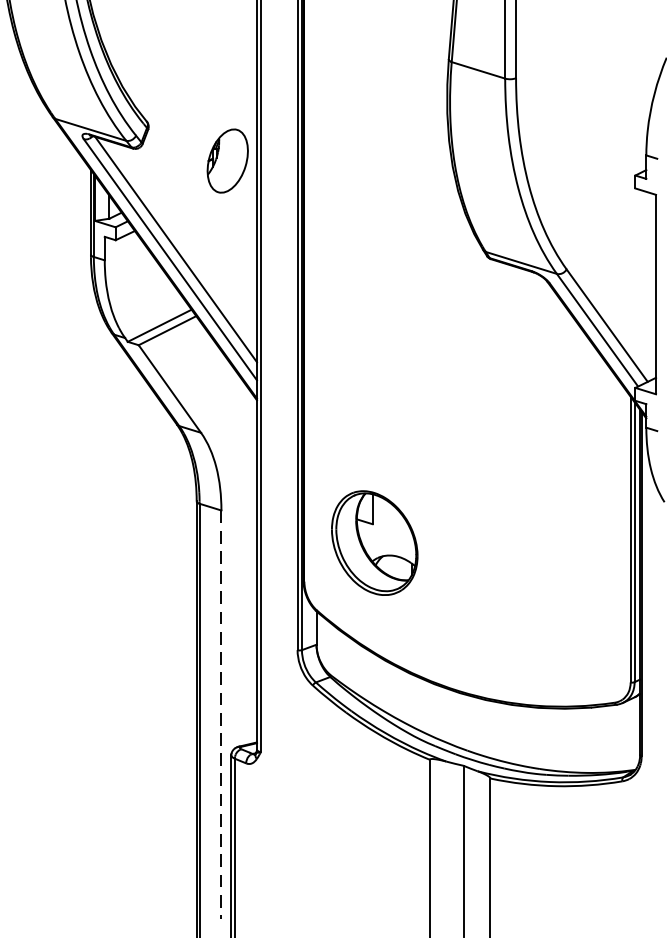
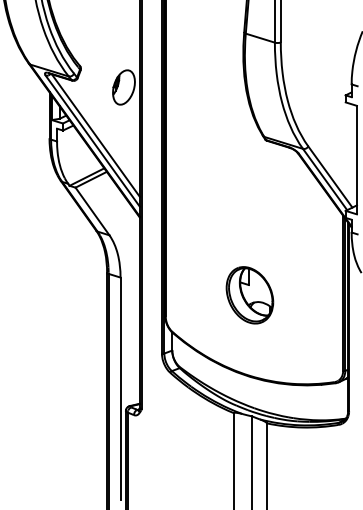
part: (373, 543) -> (249, 295), moved
line: (221, 716) -> (120, 389), dashed -> solid

